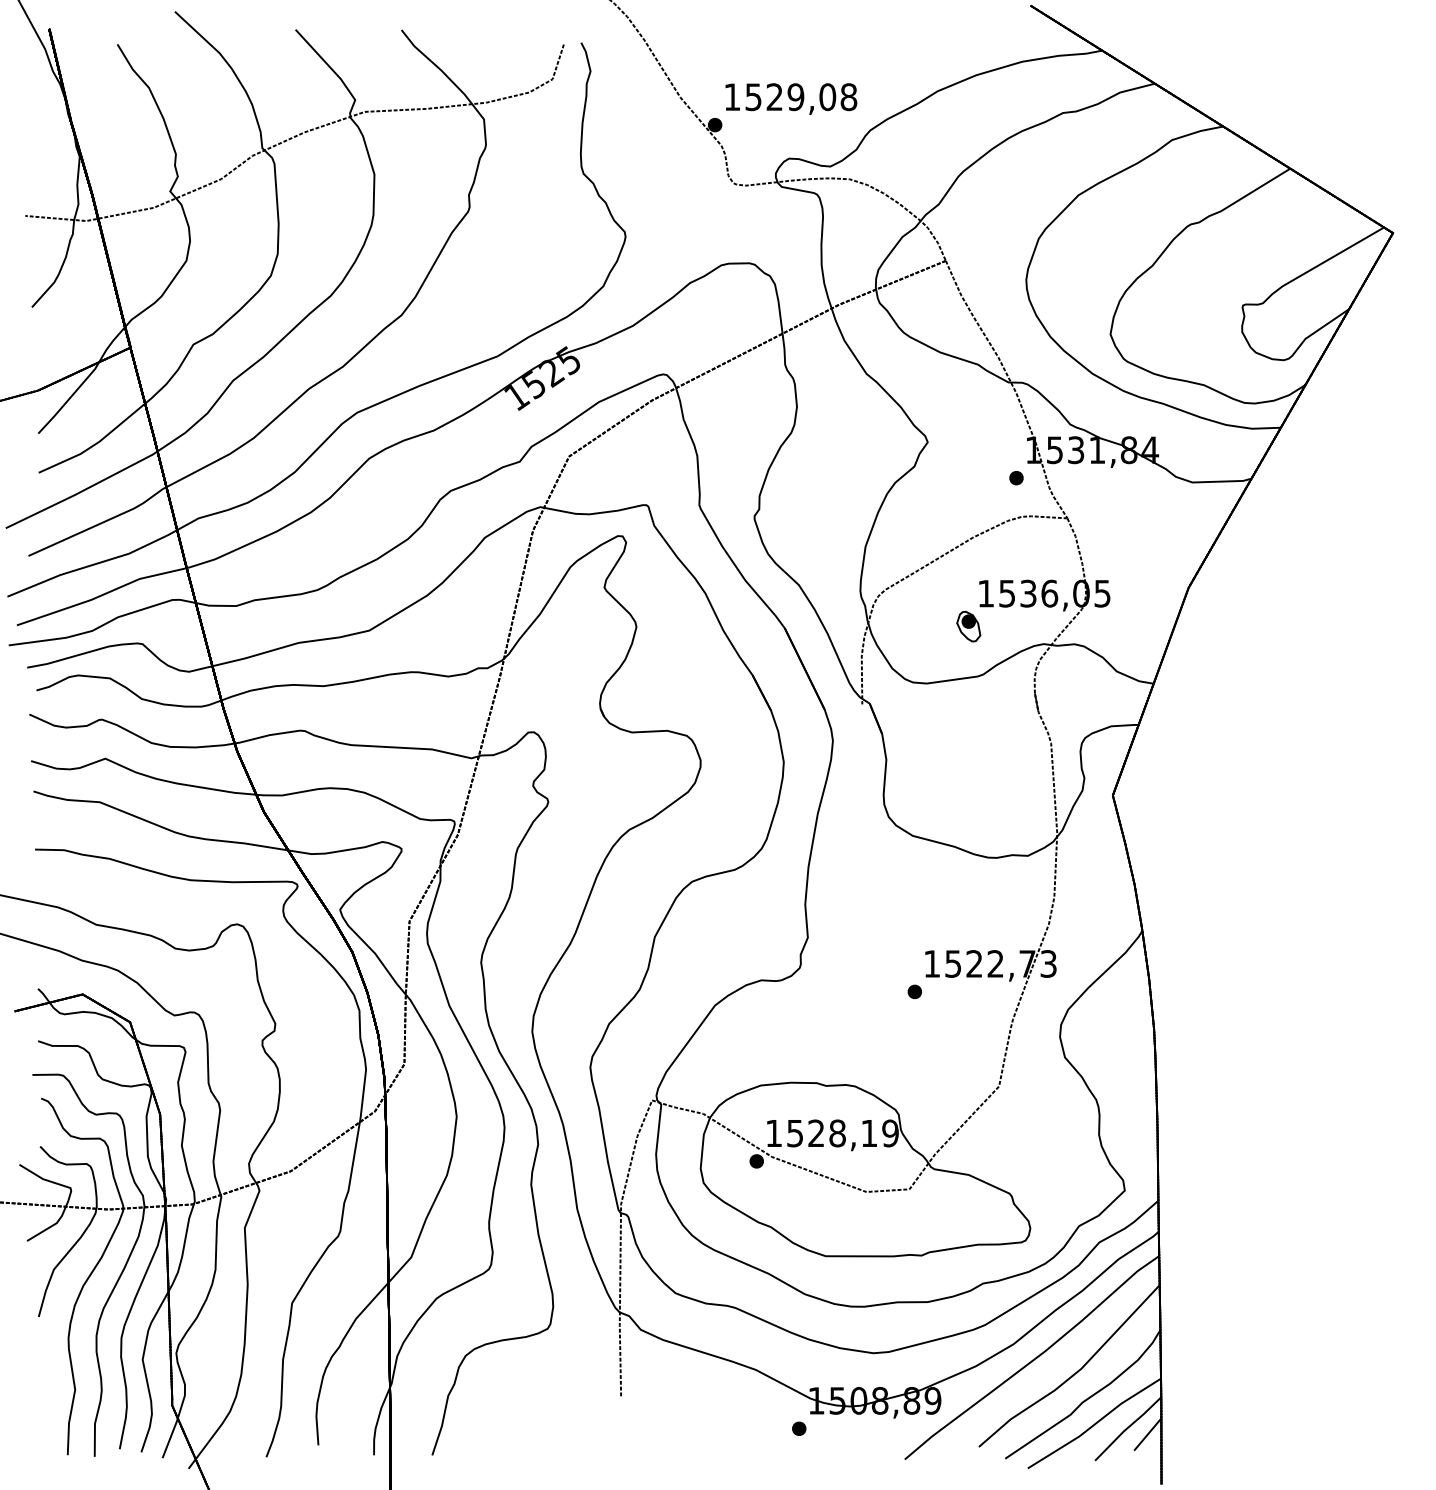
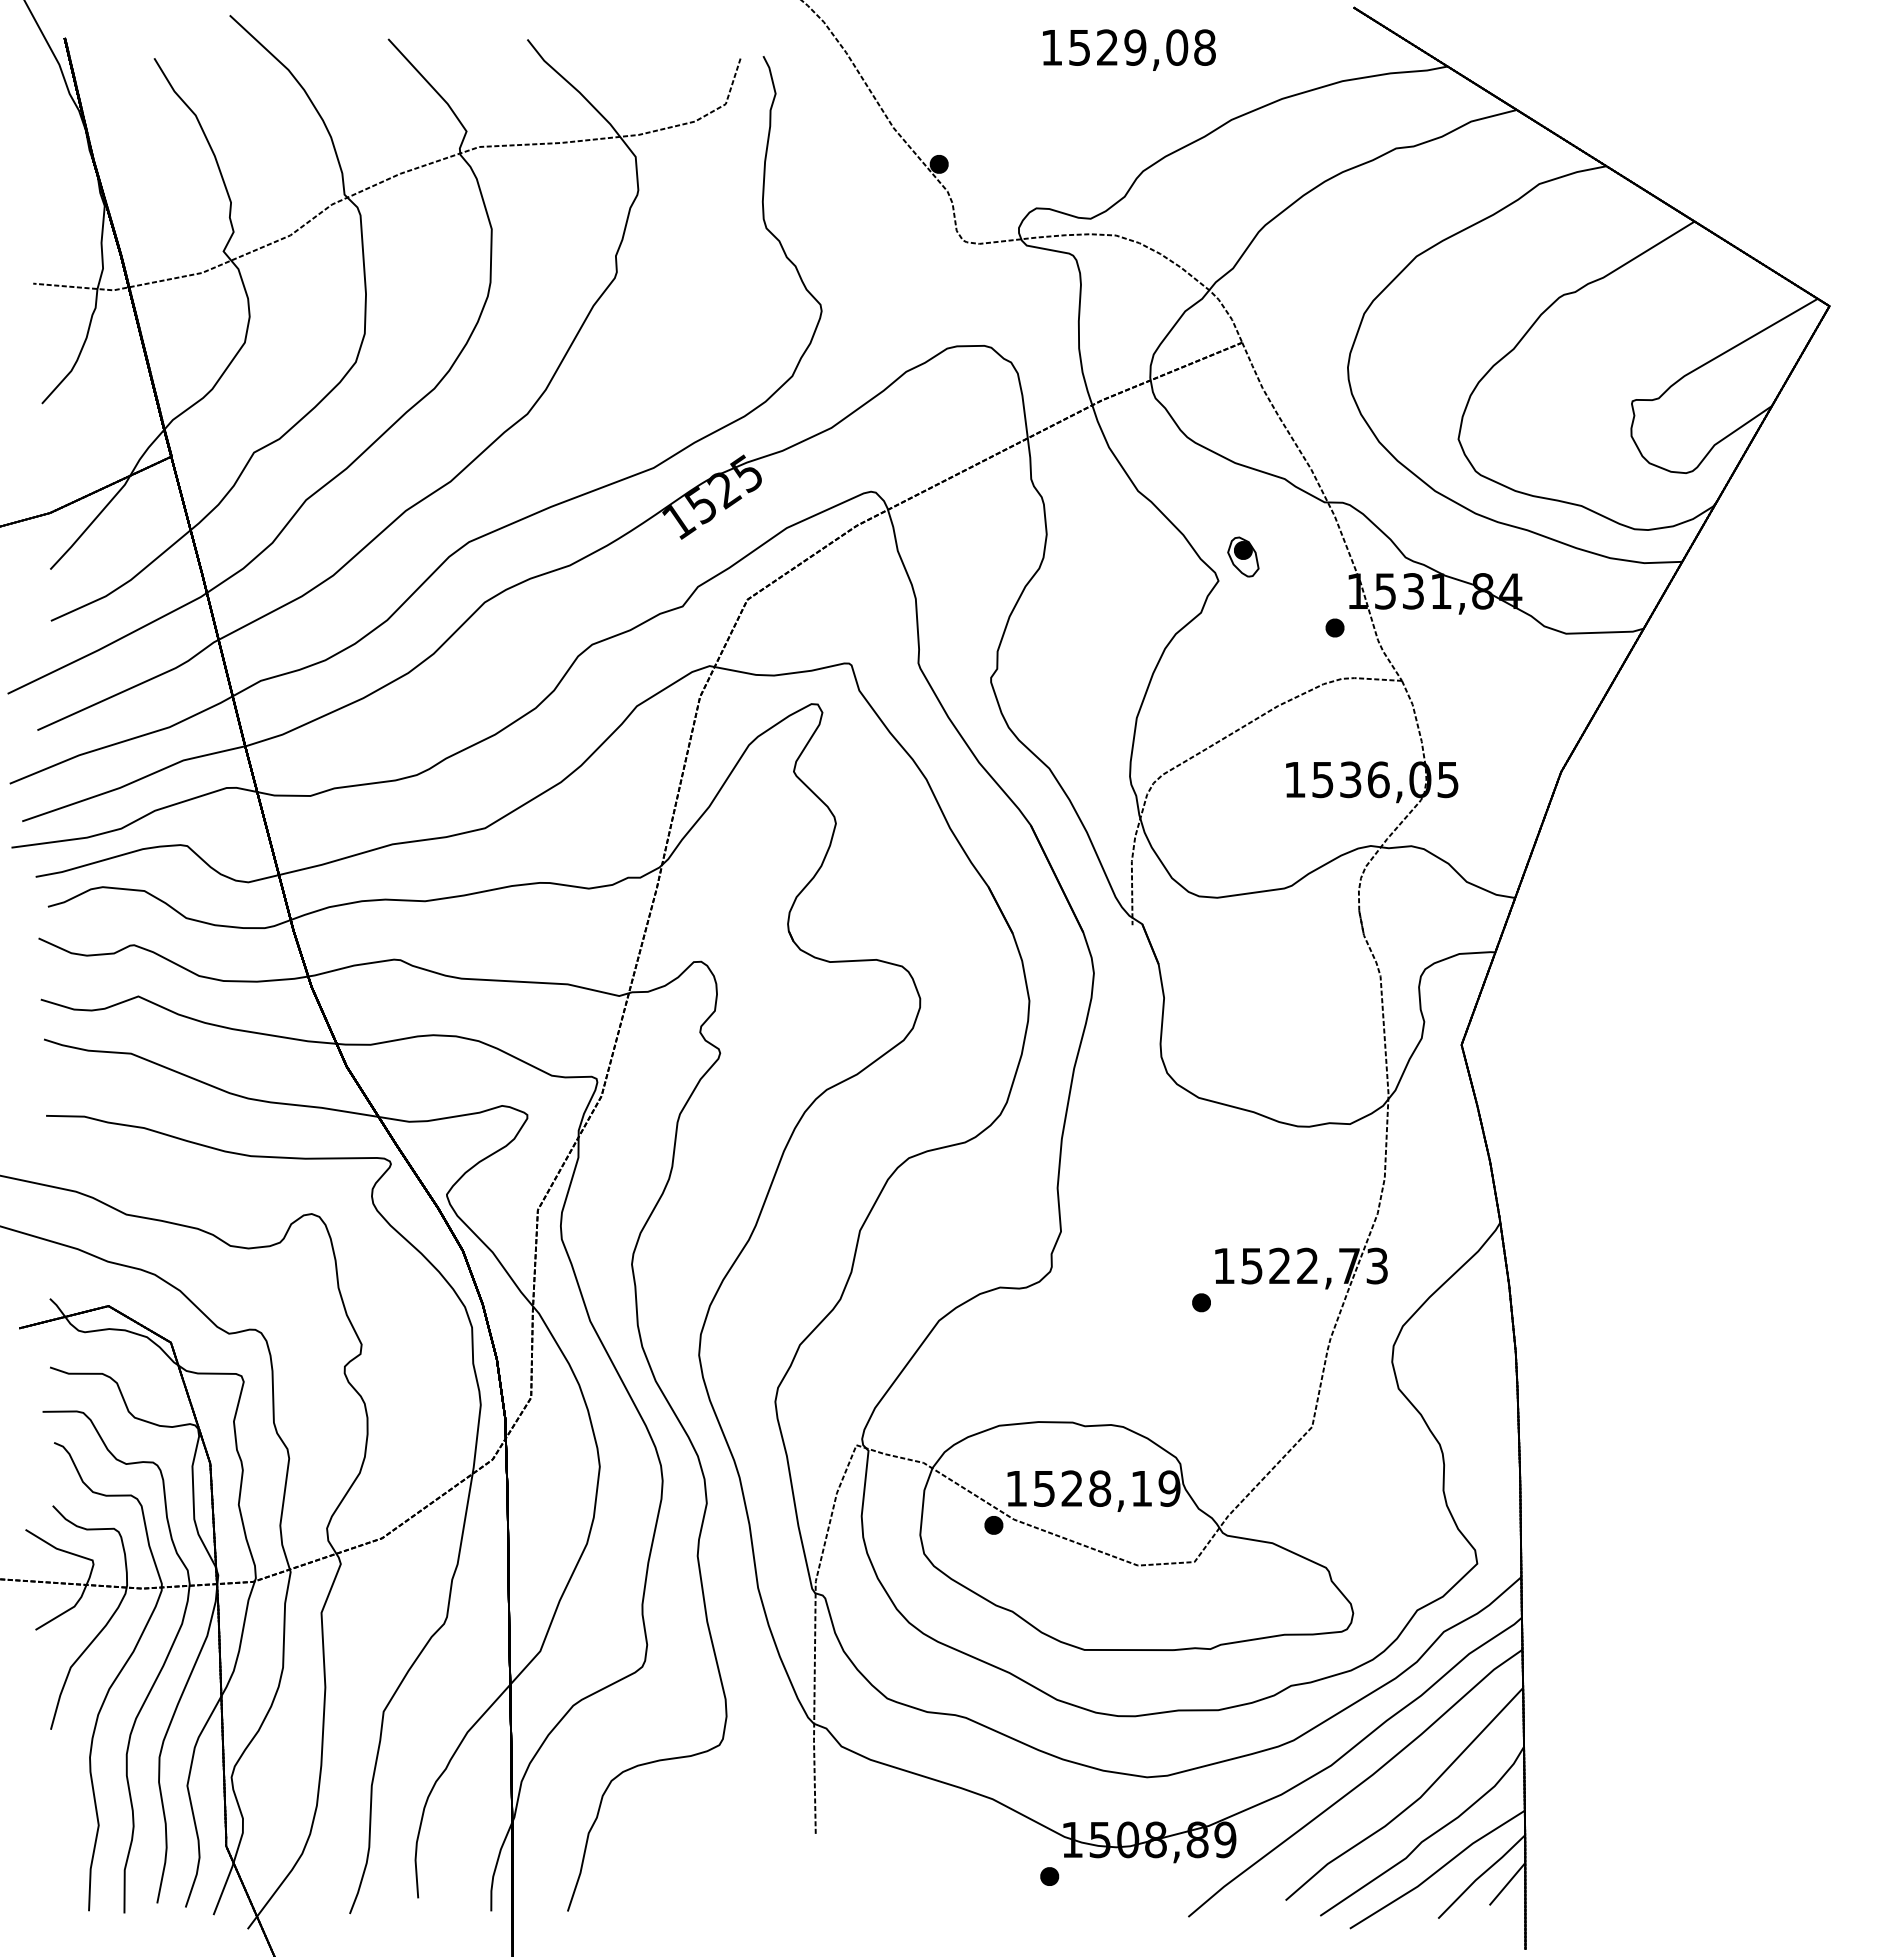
text: (791, 98) -> (1129, 49), moved
part: (968, 626) -> (1243, 556), moved

